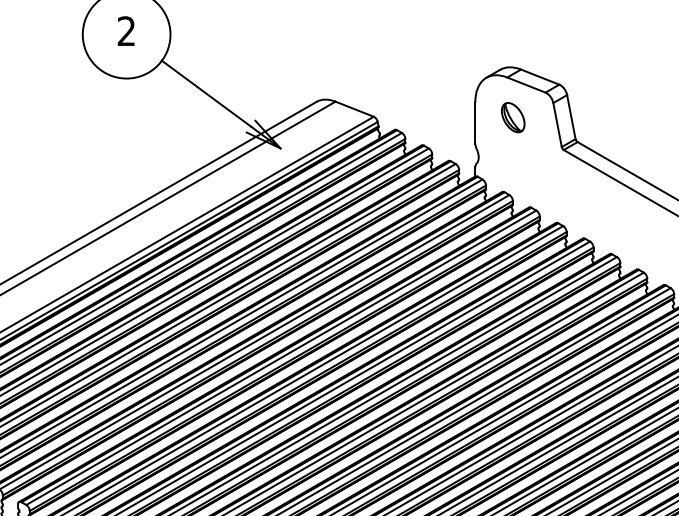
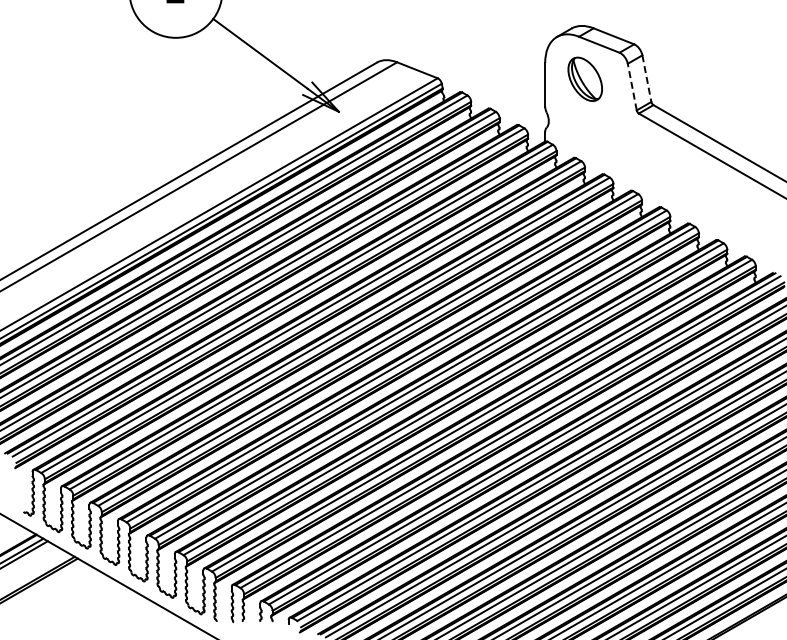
part: (513, 116) -> (585, 78), size x1.4
line: (570, 116) -> (646, 78), solid -> dashed
line: (557, 125) -> (632, 87), solid -> dashed

